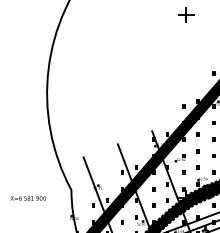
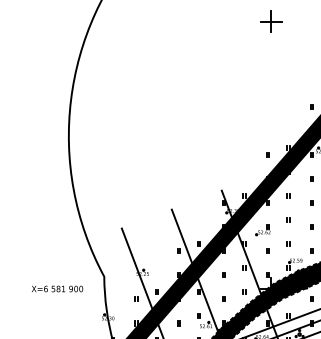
text: (27, 198) -> (56, 288), moved

